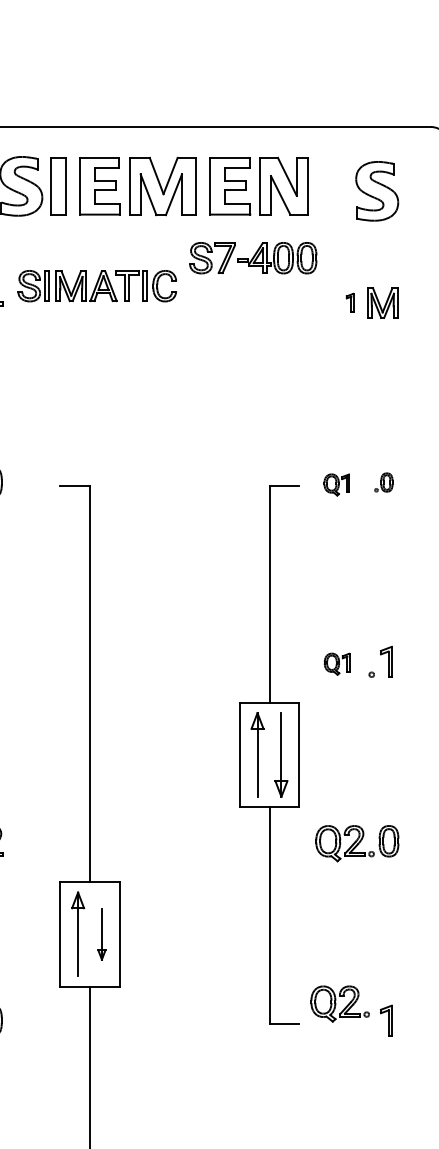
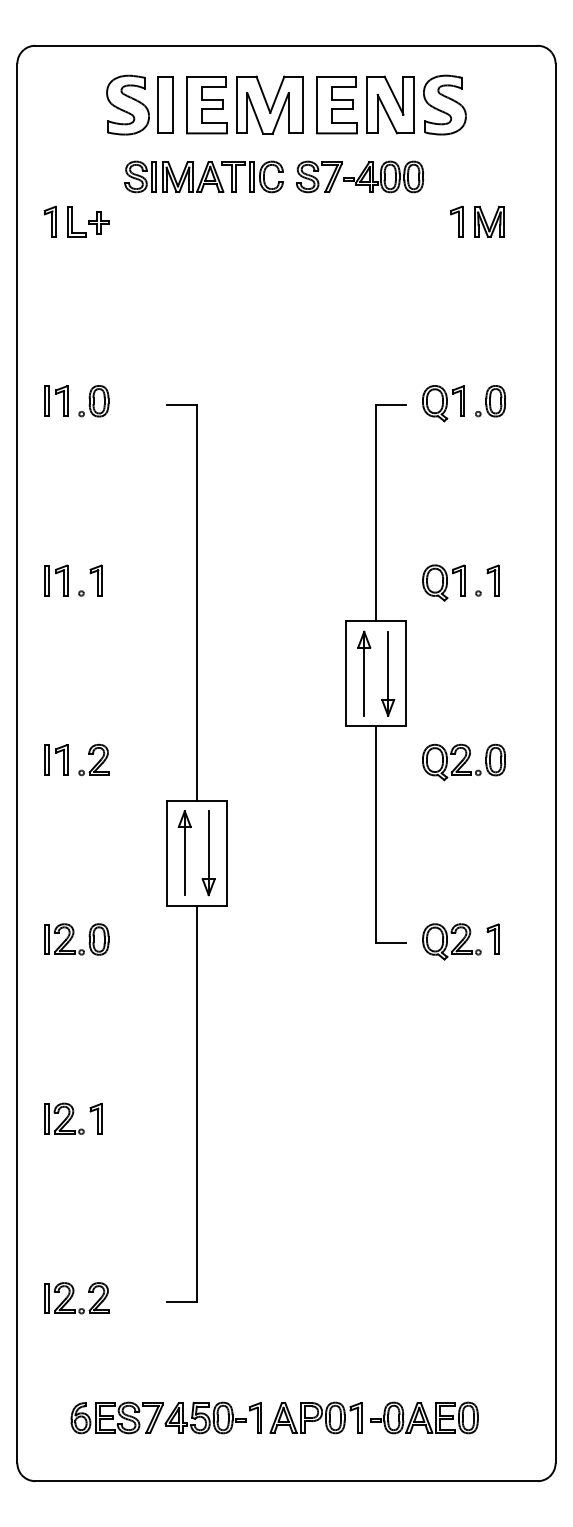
part: (376, 190) -> (444, 104), moved
part: (96, 285) -> (203, 176), moved
part: (349, 302) -> (456, 221), size x1.67
part: (383, 482) -> (490, 401), size x1.67
part: (336, 484) -> (443, 403), size x1.67
part: (336, 663) -> (443, 582), size x1.67
part: (101, 934) -> (208, 853), size x1.67
part: (339, 1003) -> (451, 941), moved

